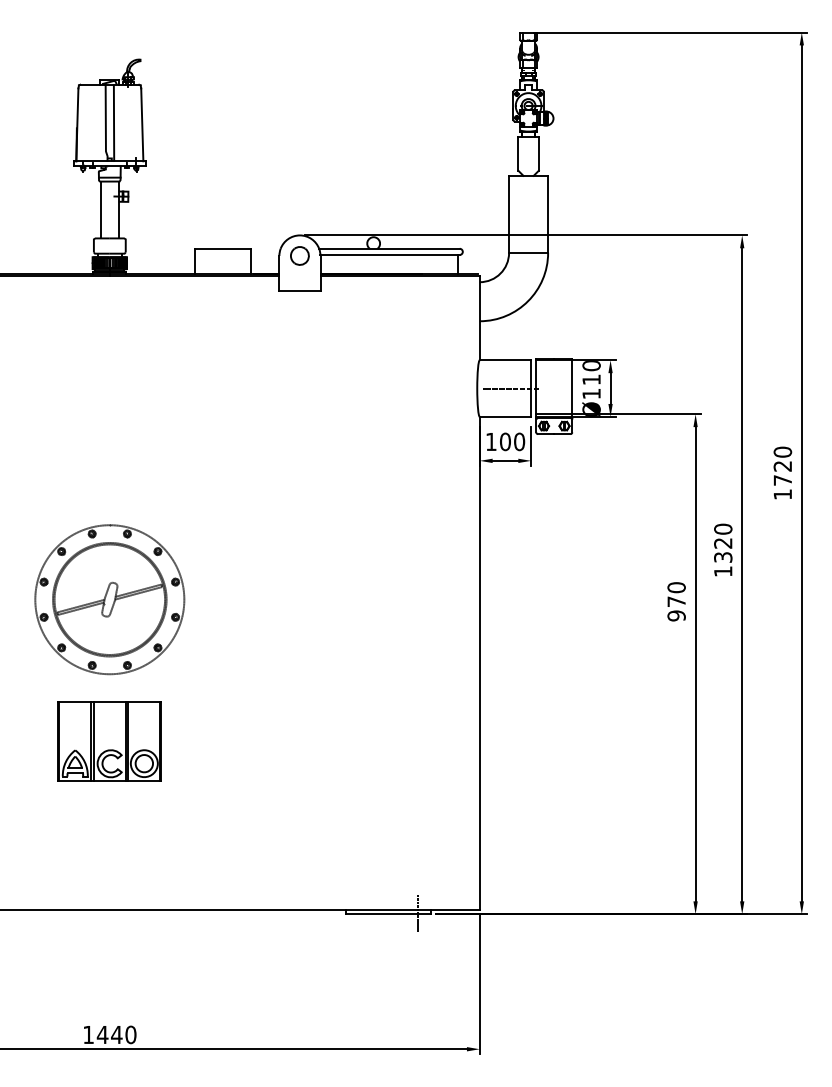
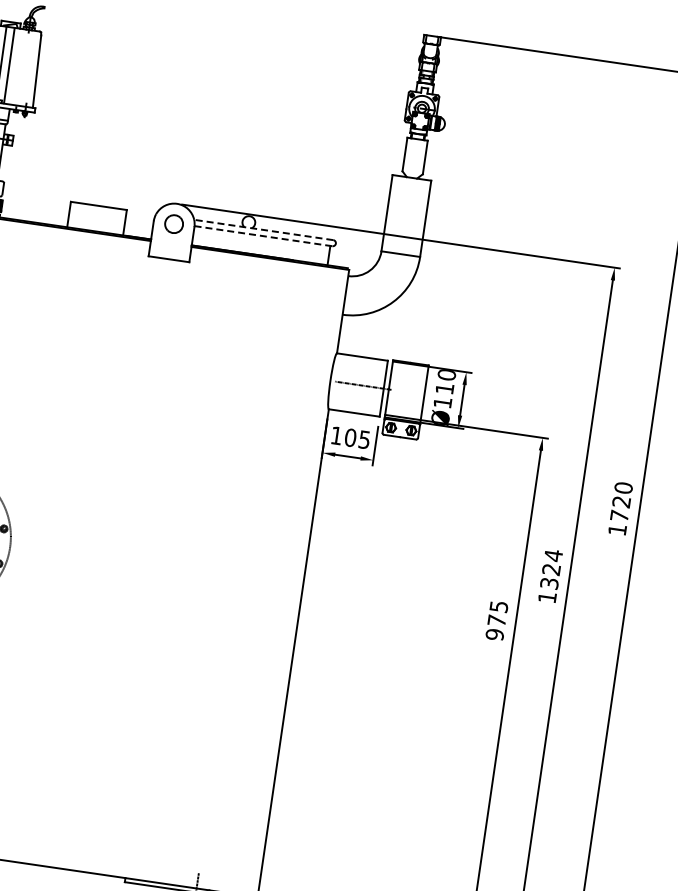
line: (388, 248) -> (262, 229), solid -> dashed
line: (390, 254) -> (263, 235), solid -> dashed
text: (519, 441) -> (364, 439), 100 -> 105
text: (723, 529) -> (553, 555), 1320 -> 1324
text: (676, 587) -> (498, 606), 970 -> 975

